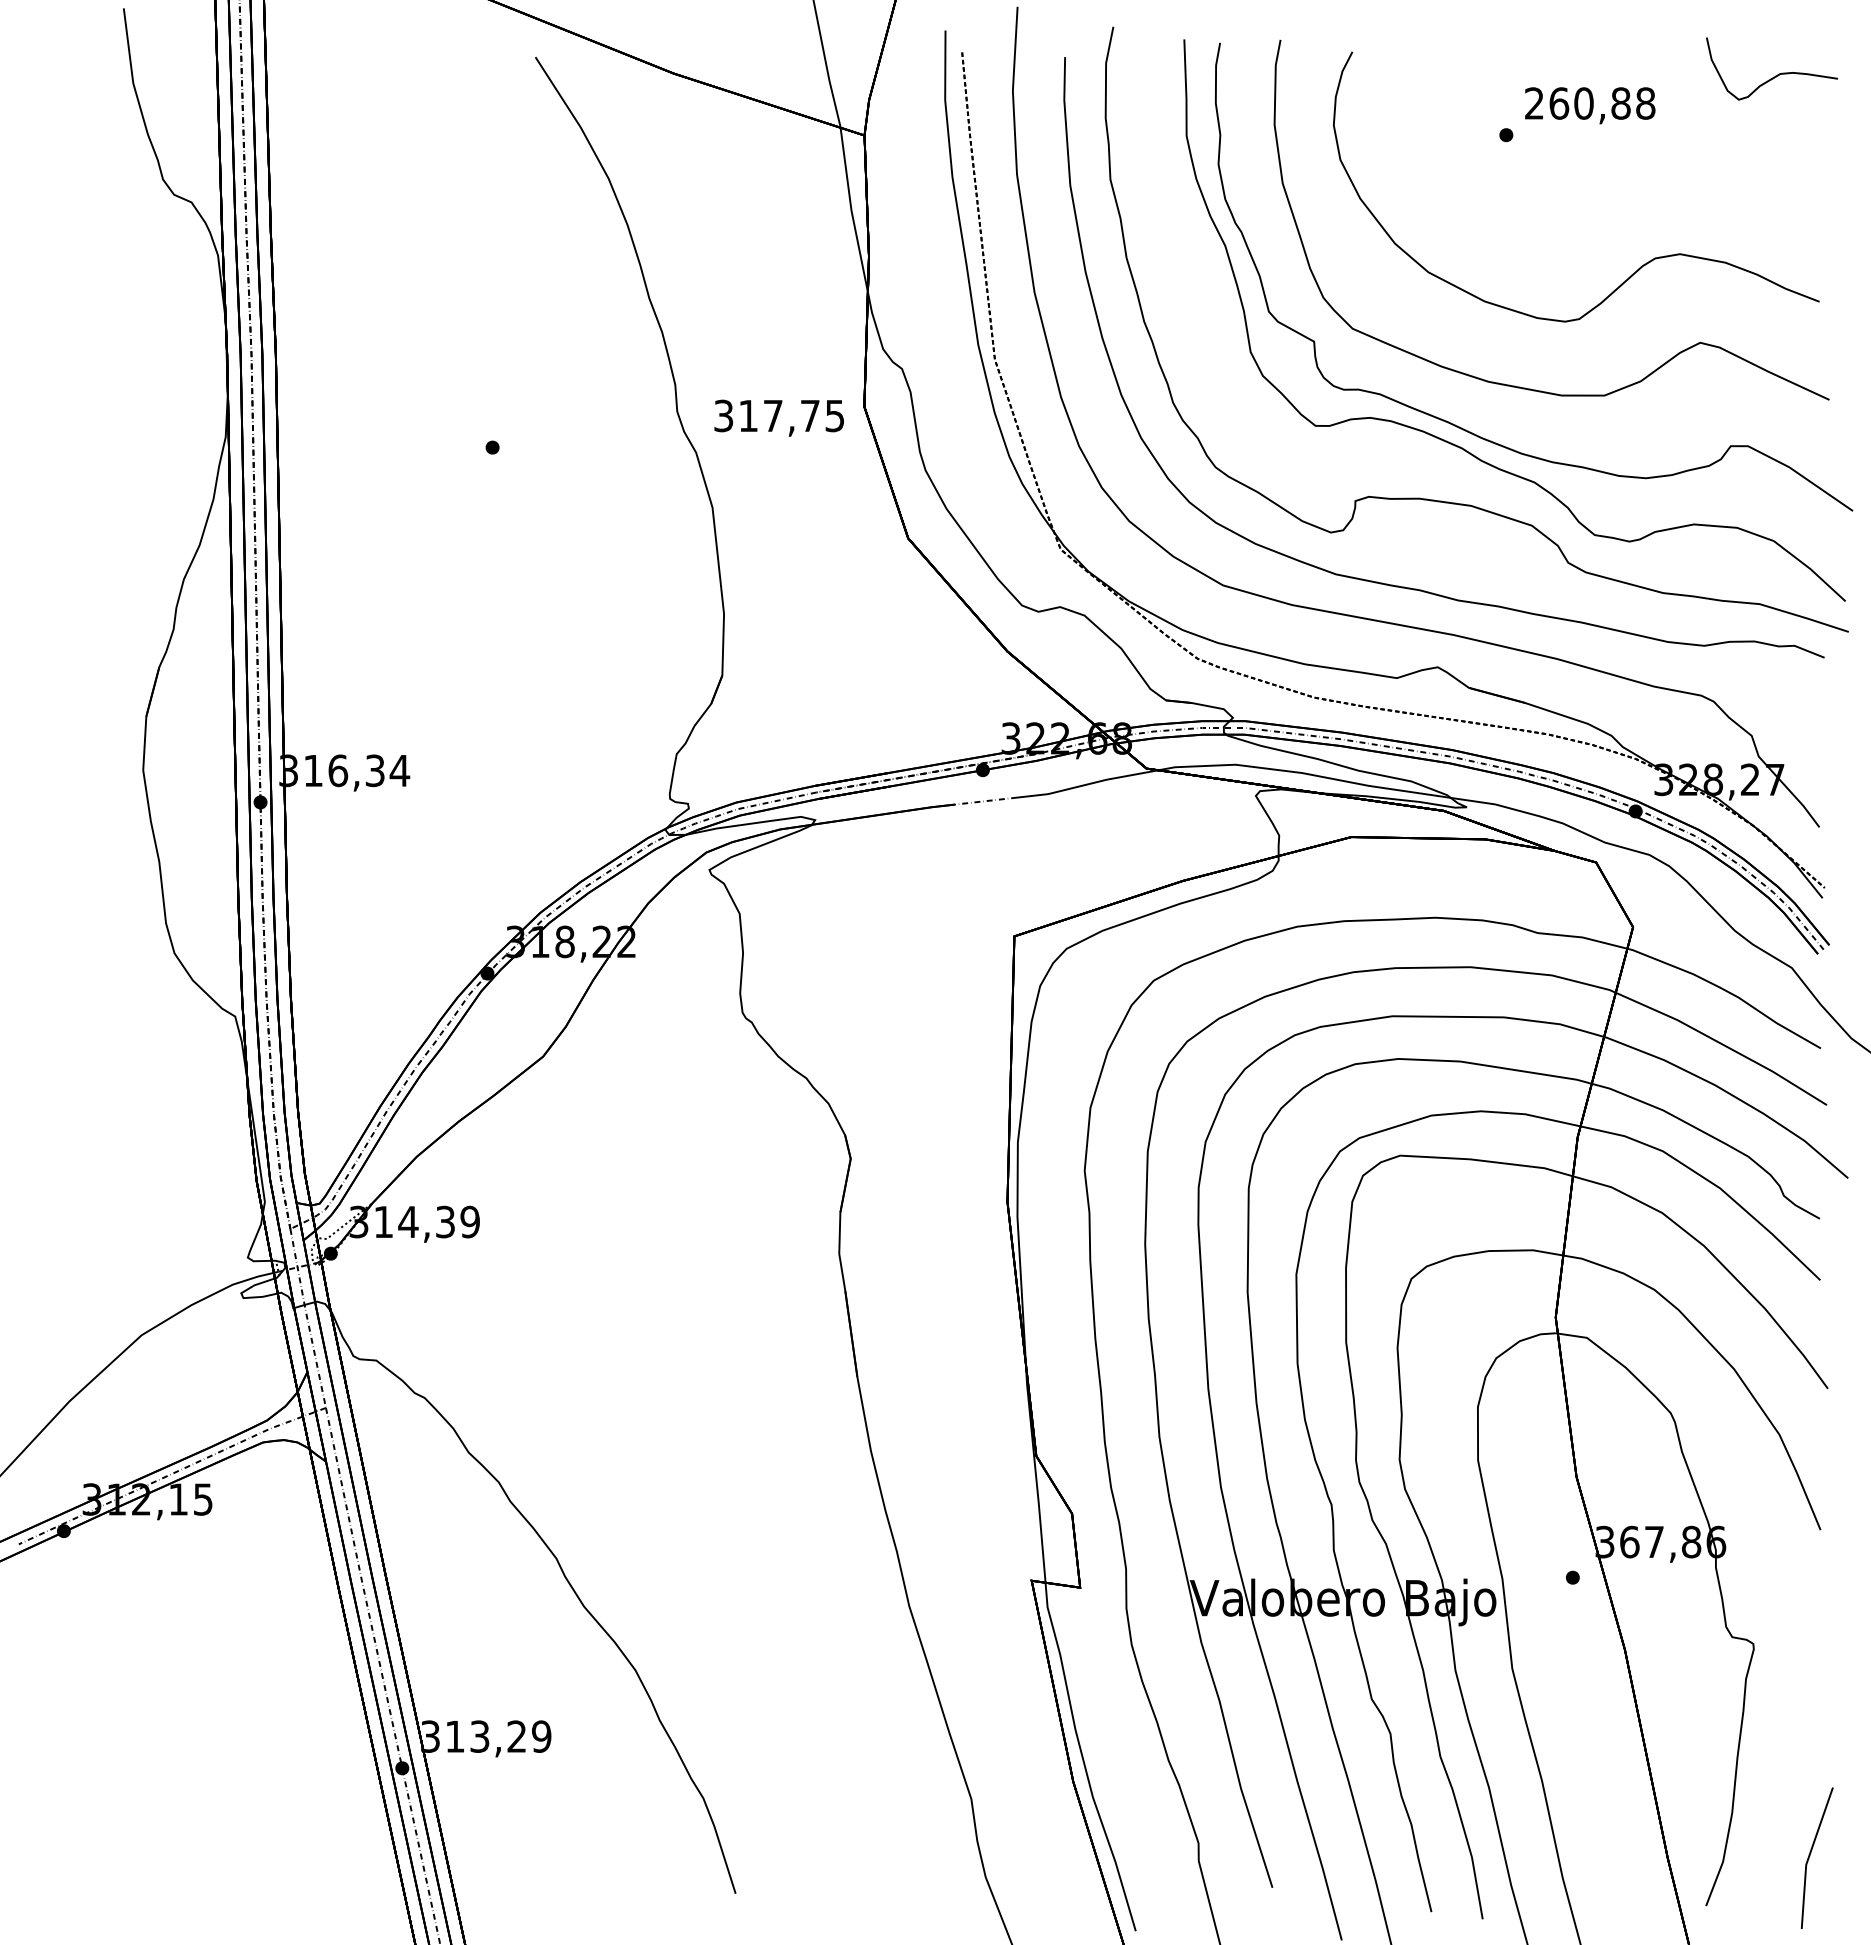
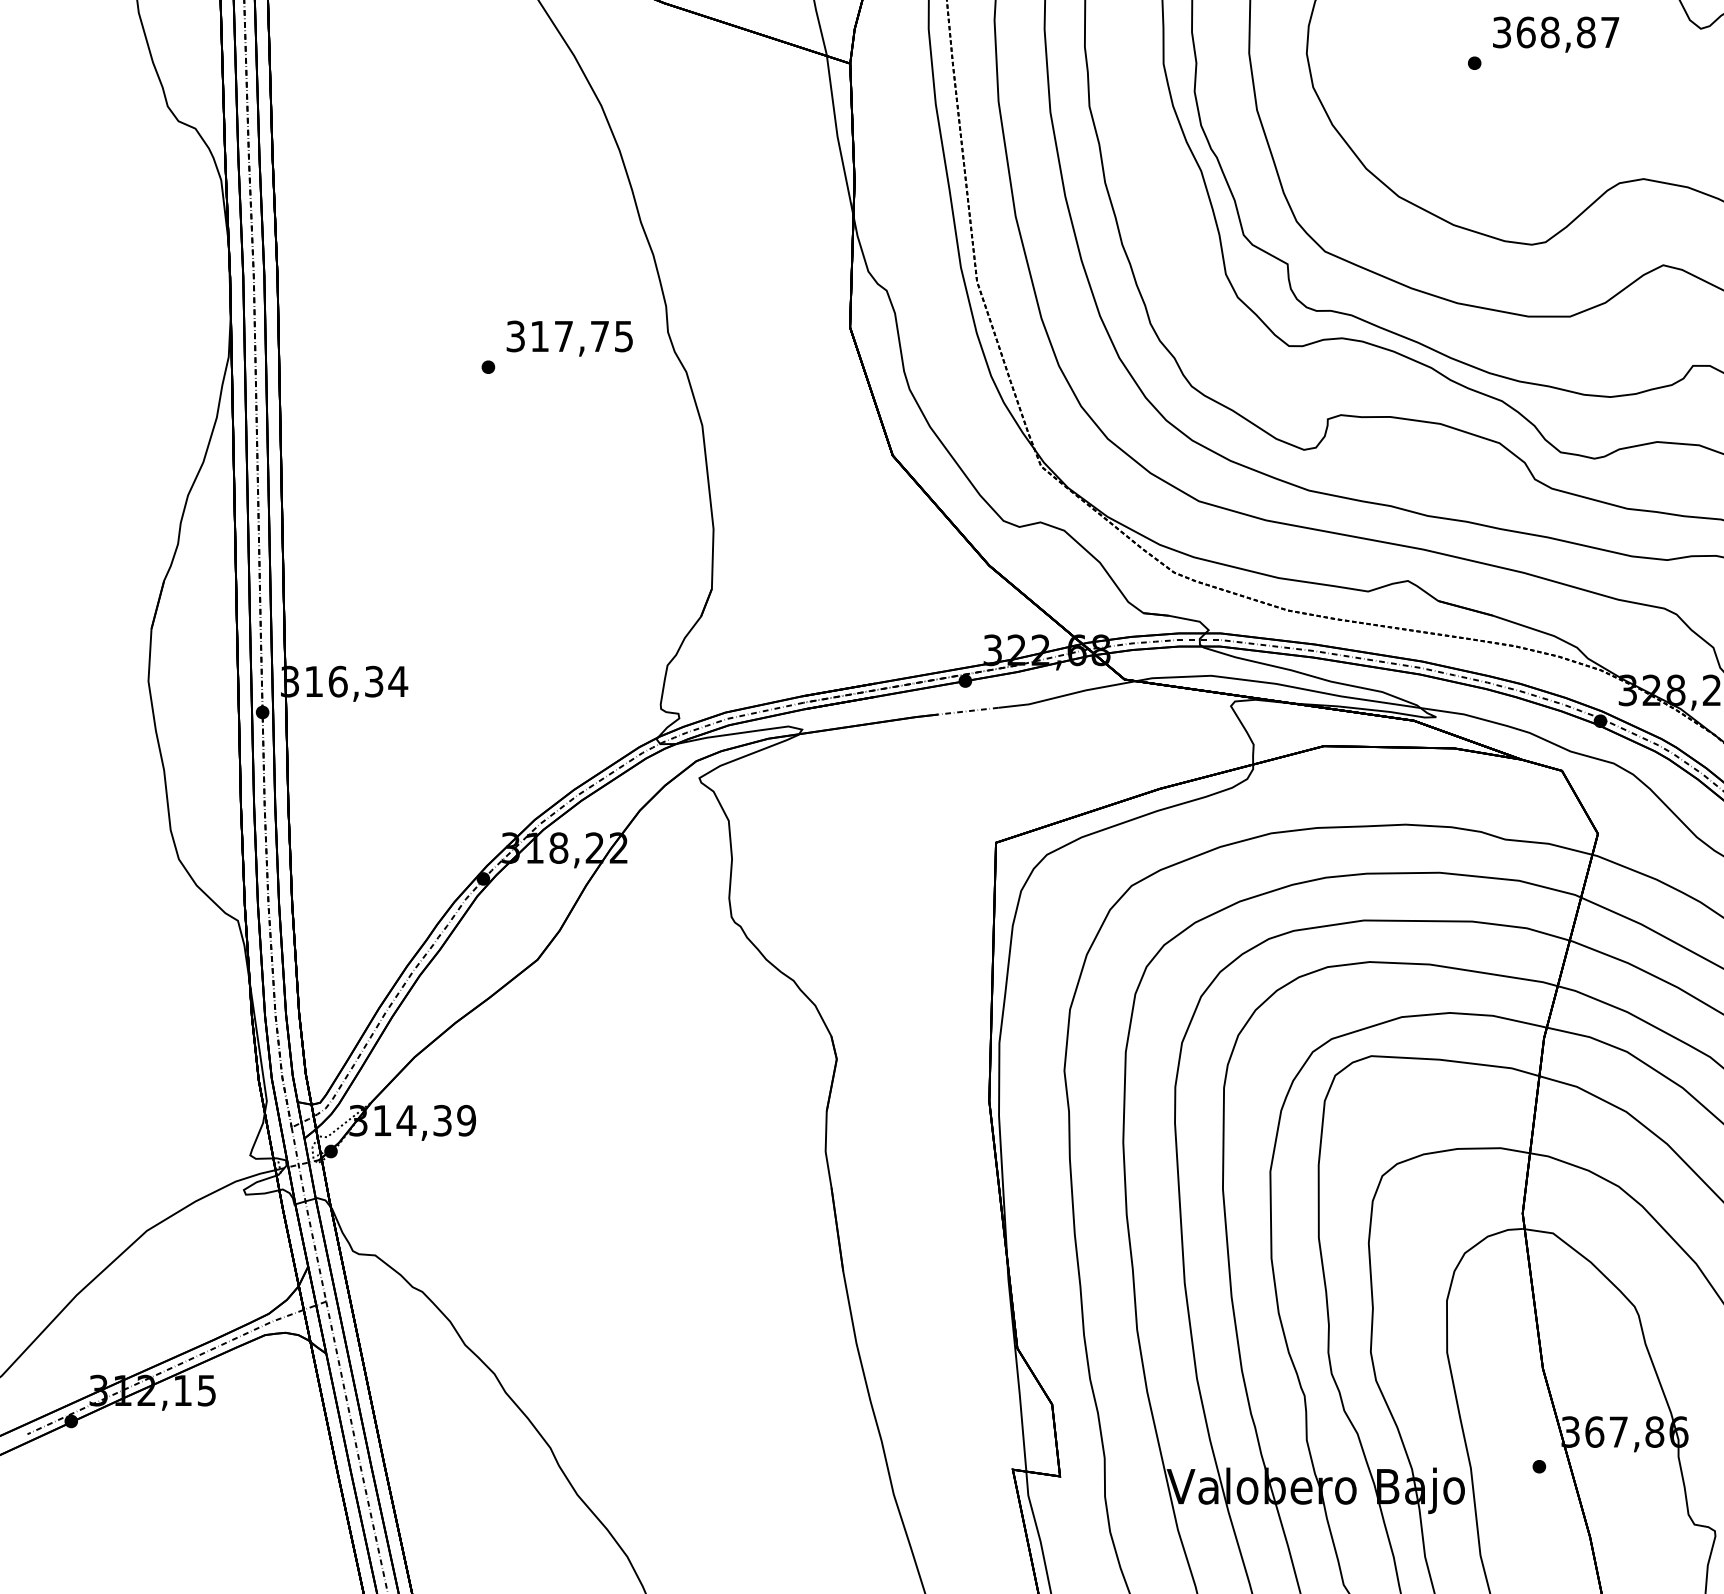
text: (1590, 103) -> (1556, 32), 260,88 -> 368,87
text: (778, 417) -> (569, 337), moved

